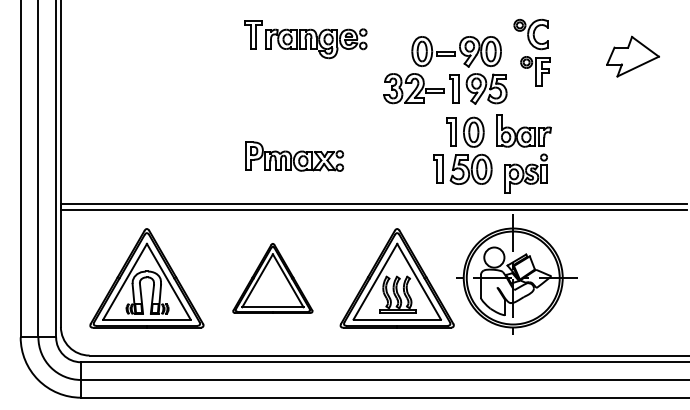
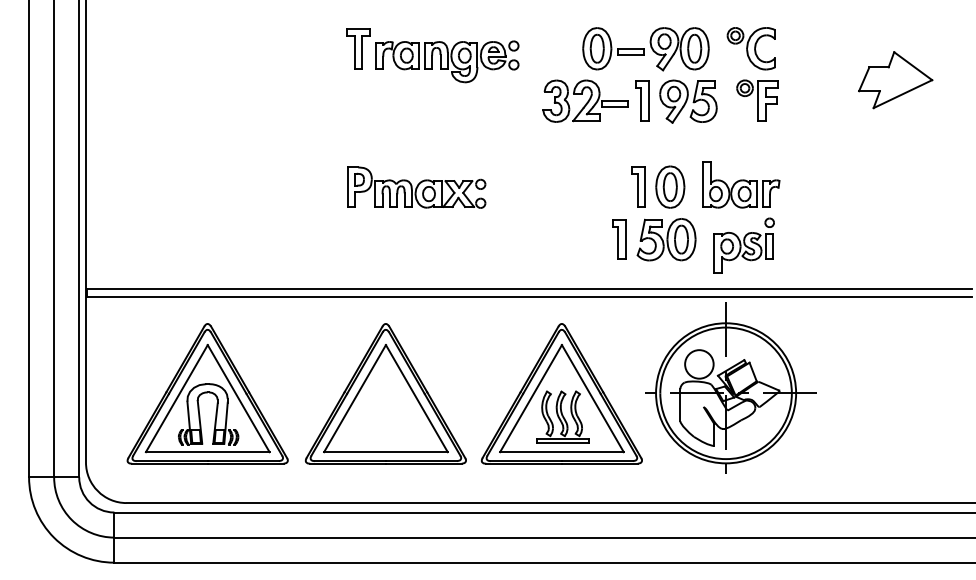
part: (445, 70) -> (630, 75), moved
part: (294, 156) -> (416, 187), moved
part: (272, 278) -> (385, 394), size x1.43

